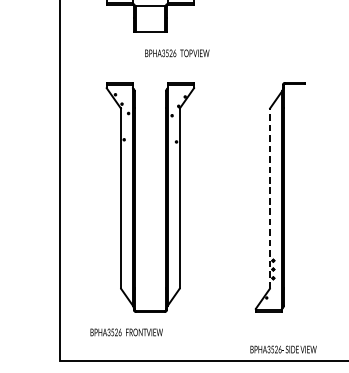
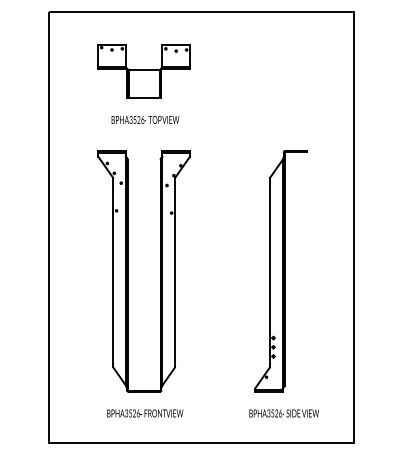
text: (177, 52) -> (145, 119), moved
line: (270, 198) -> (270, 272), dashed -> solid
text: (126, 332) -> (145, 413), moved
text: (282, 349) -> (283, 413), moved

